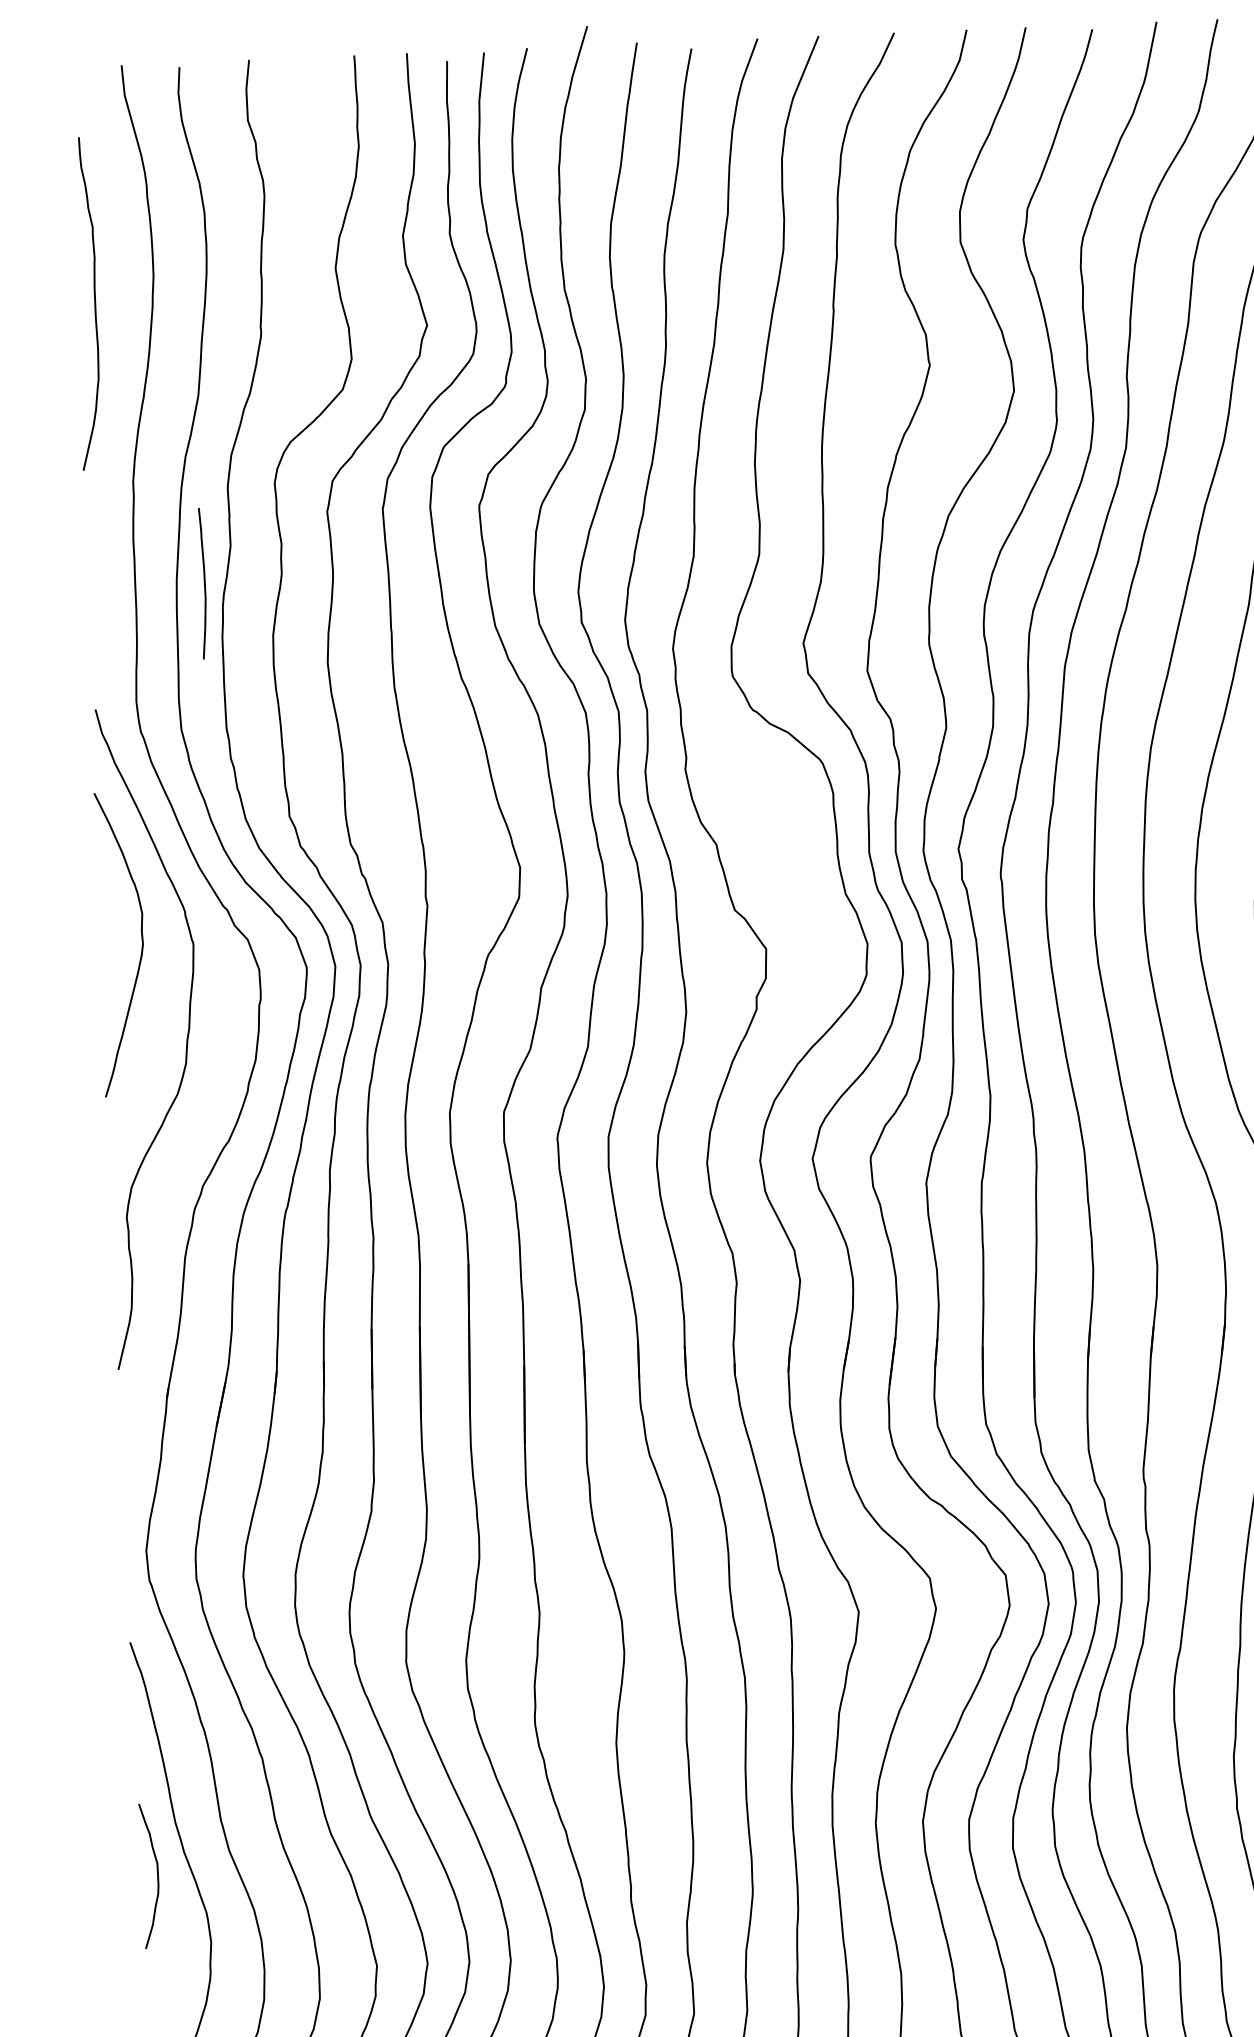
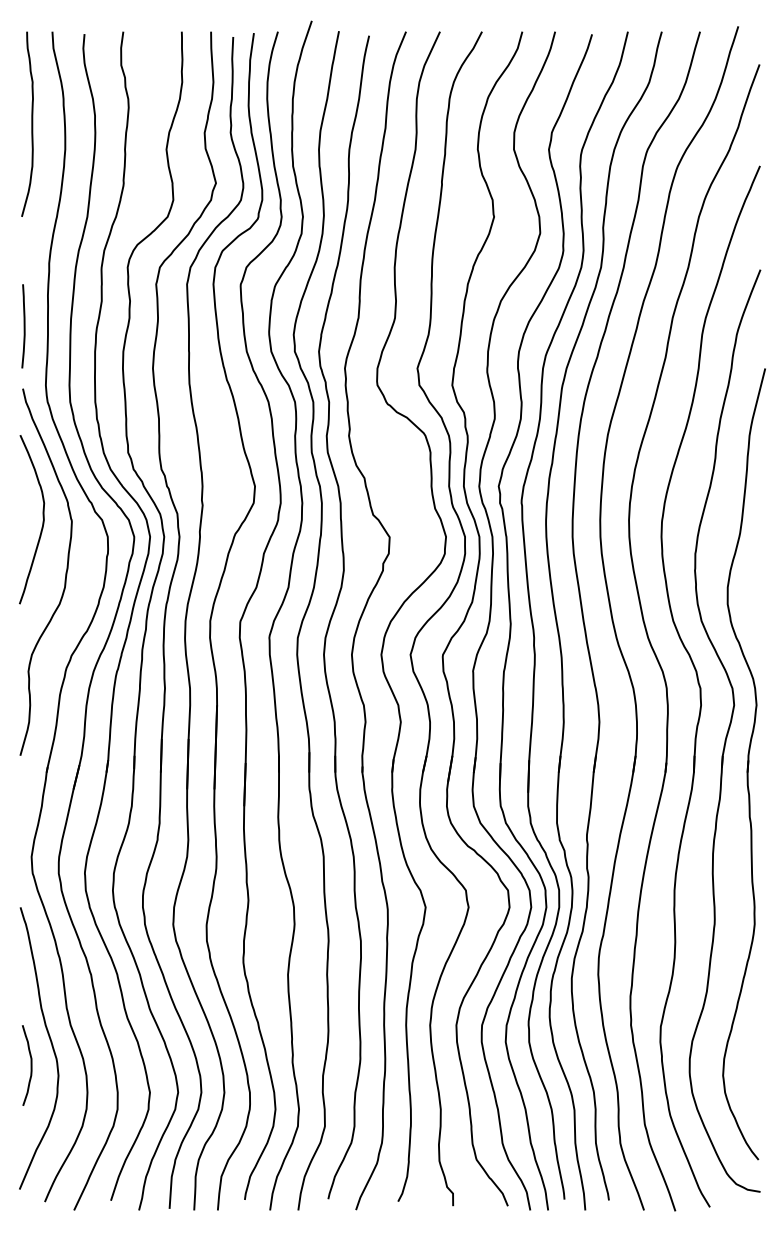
curve: (93, 302) -> (31, 123), moved
curve: (202, 583) -> (23, 326), moved
curve: (156, 1875) -> (30, 1065), moved

